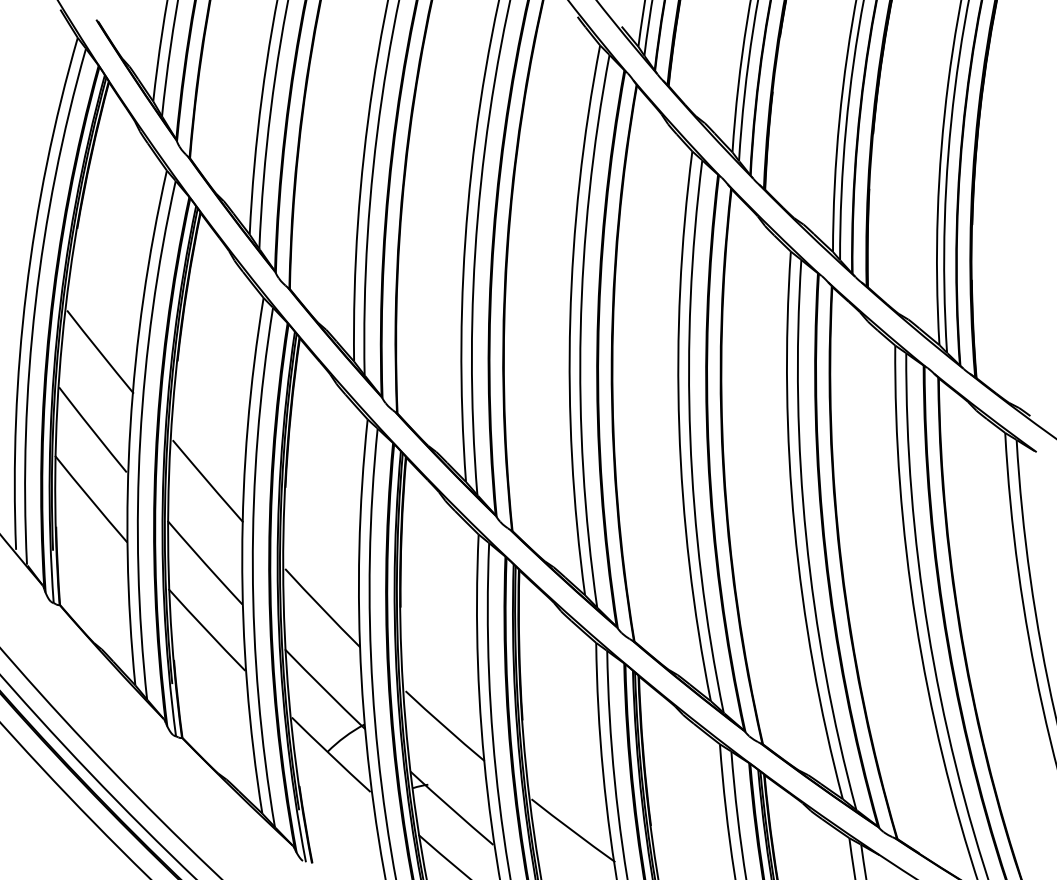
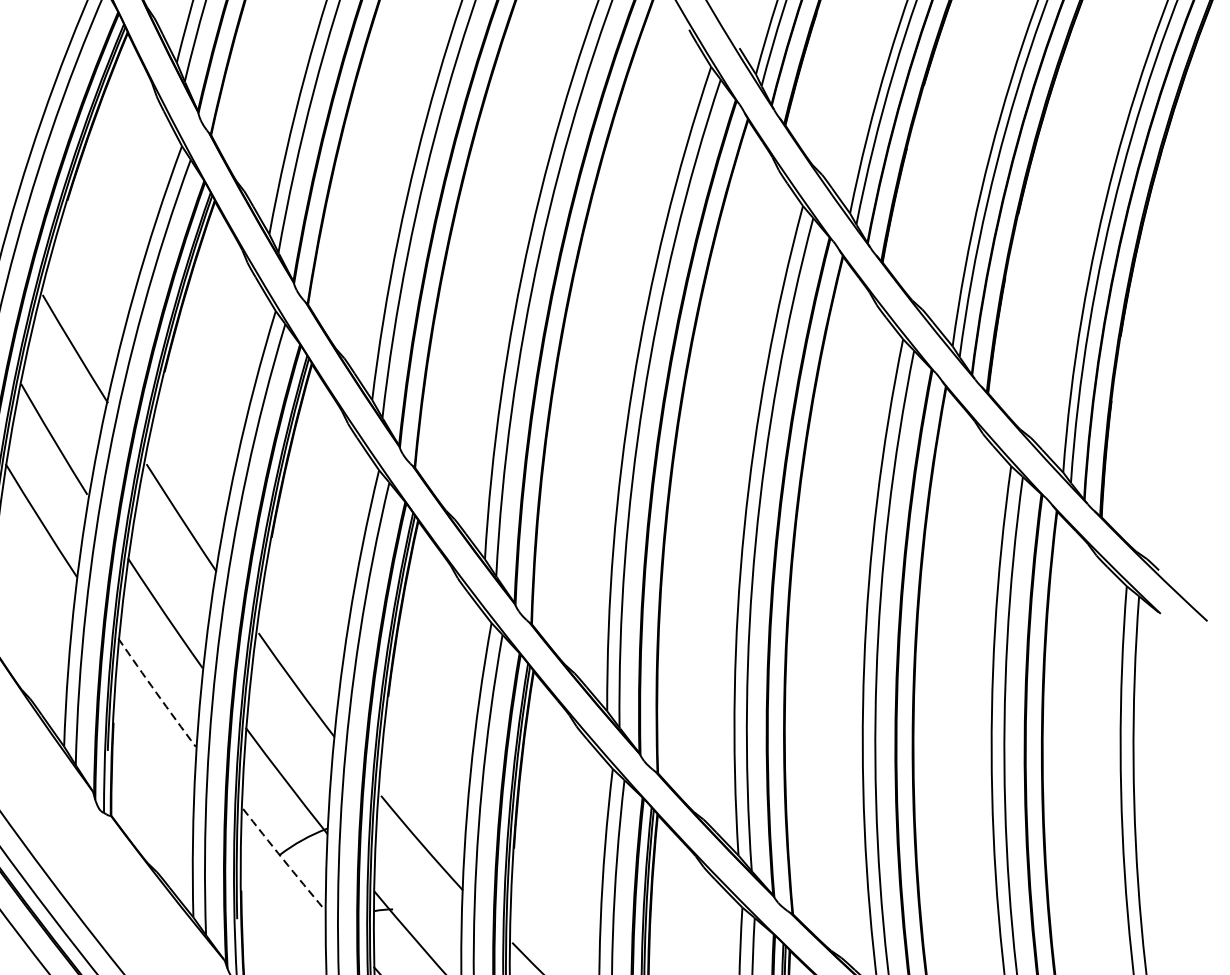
arc: (206, 630) -> (156, 693), solid -> dashed
arc: (330, 755) -> (282, 859), solid -> dashed

